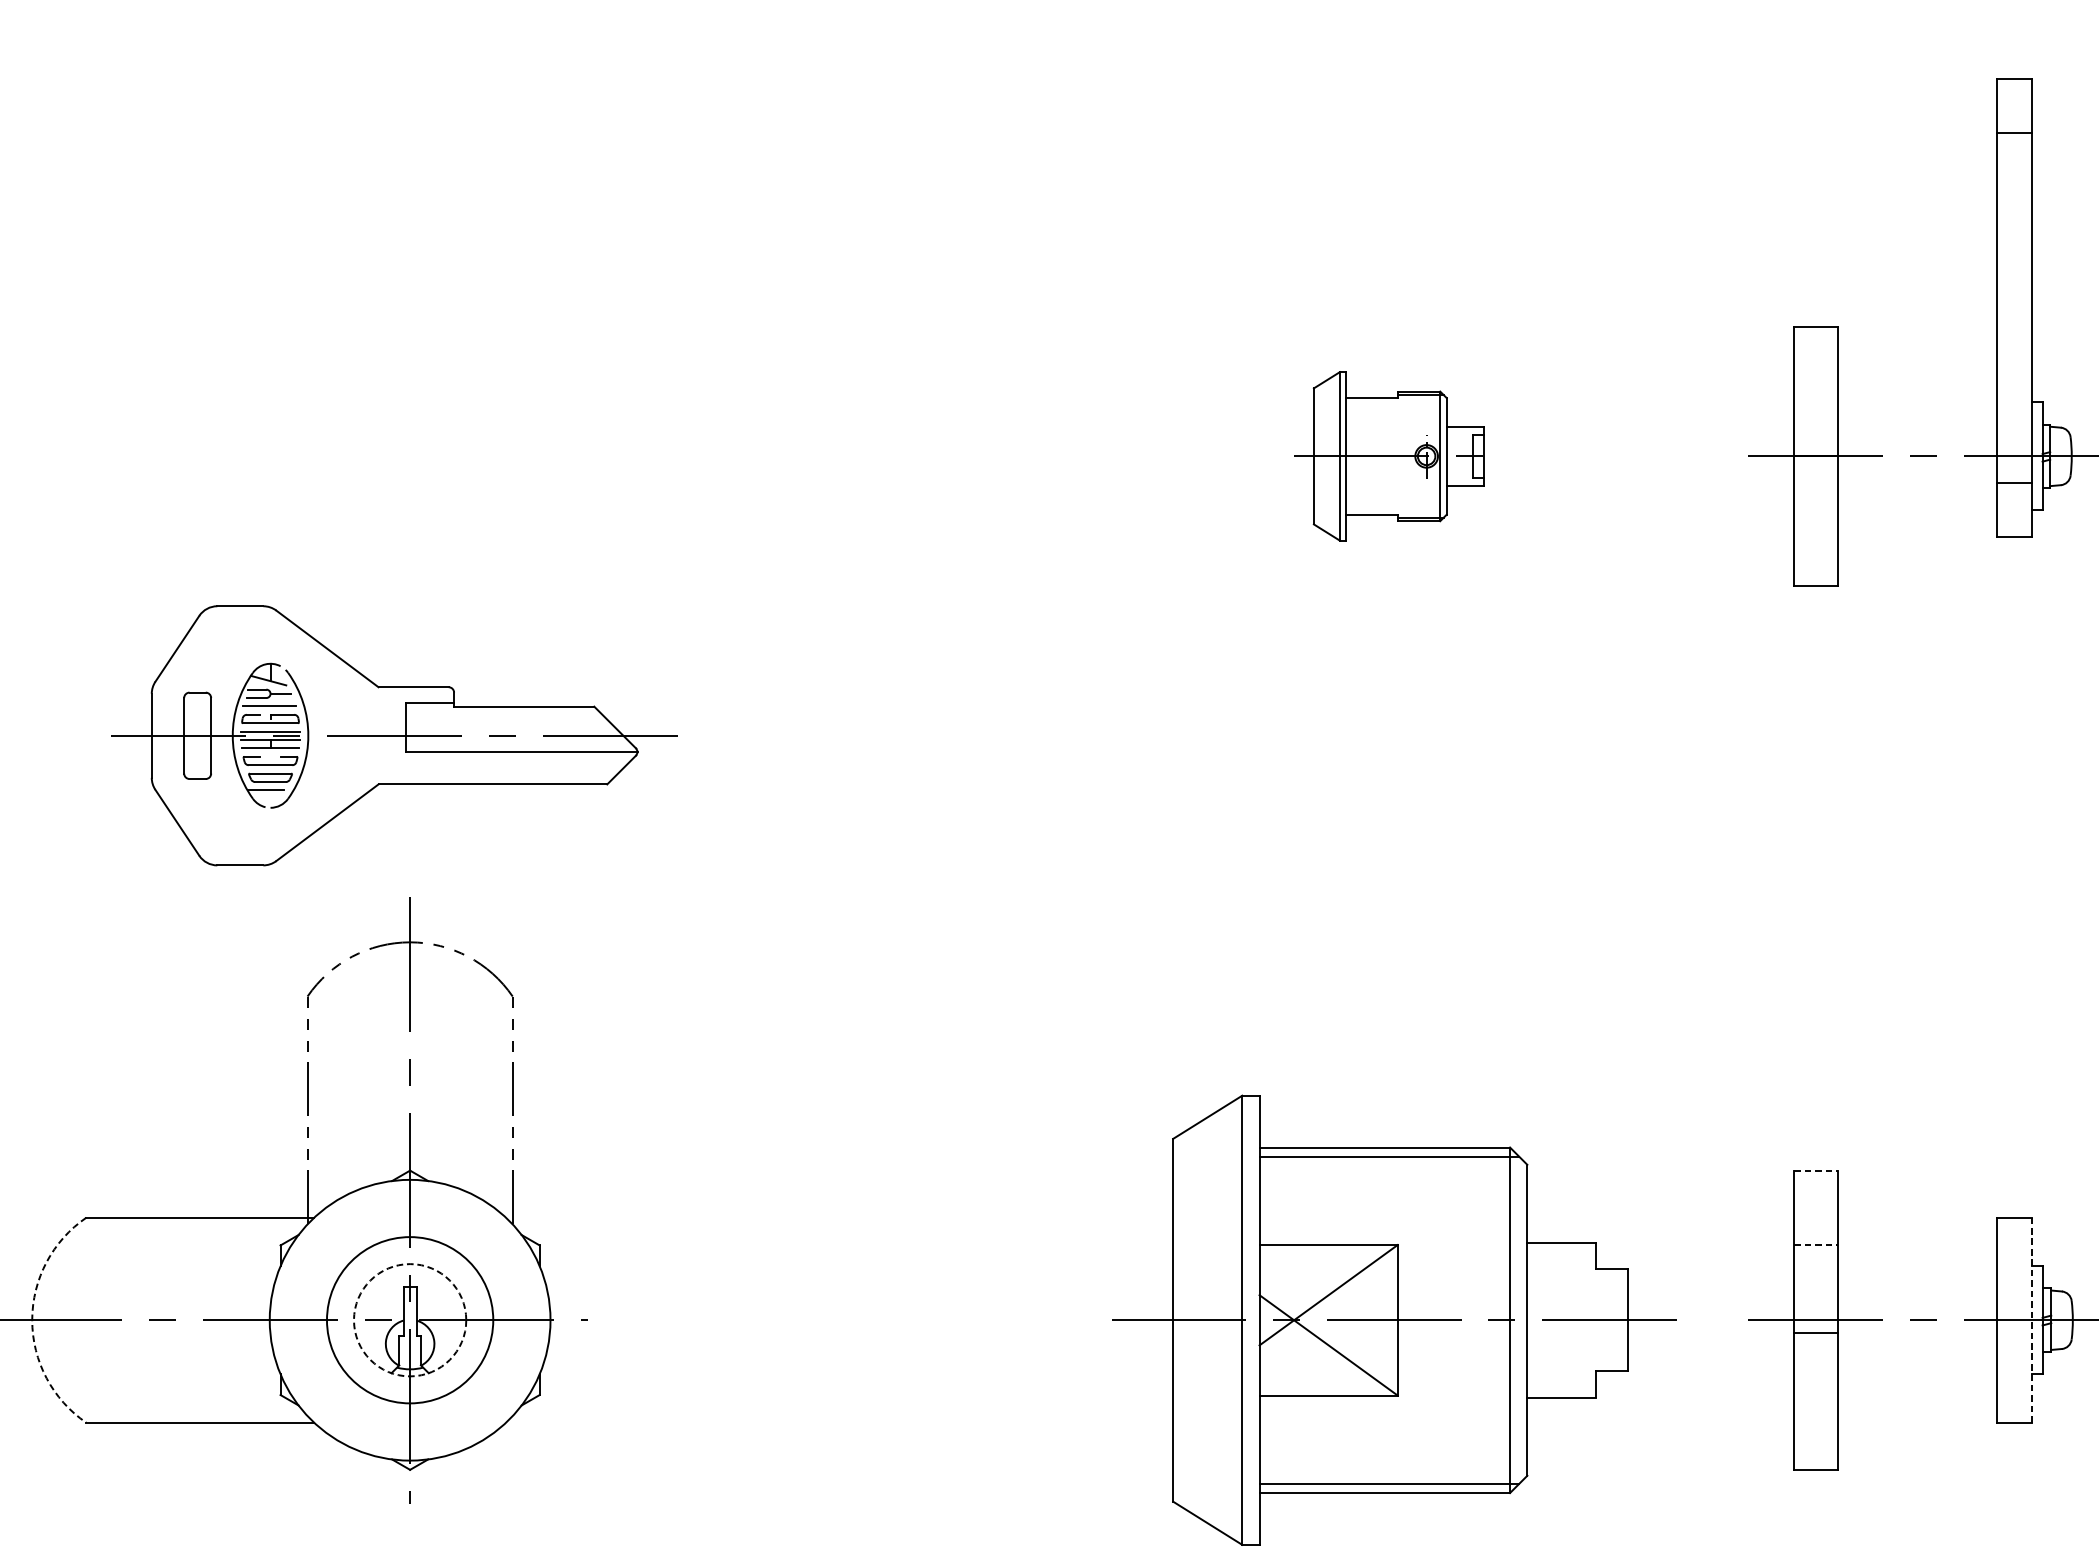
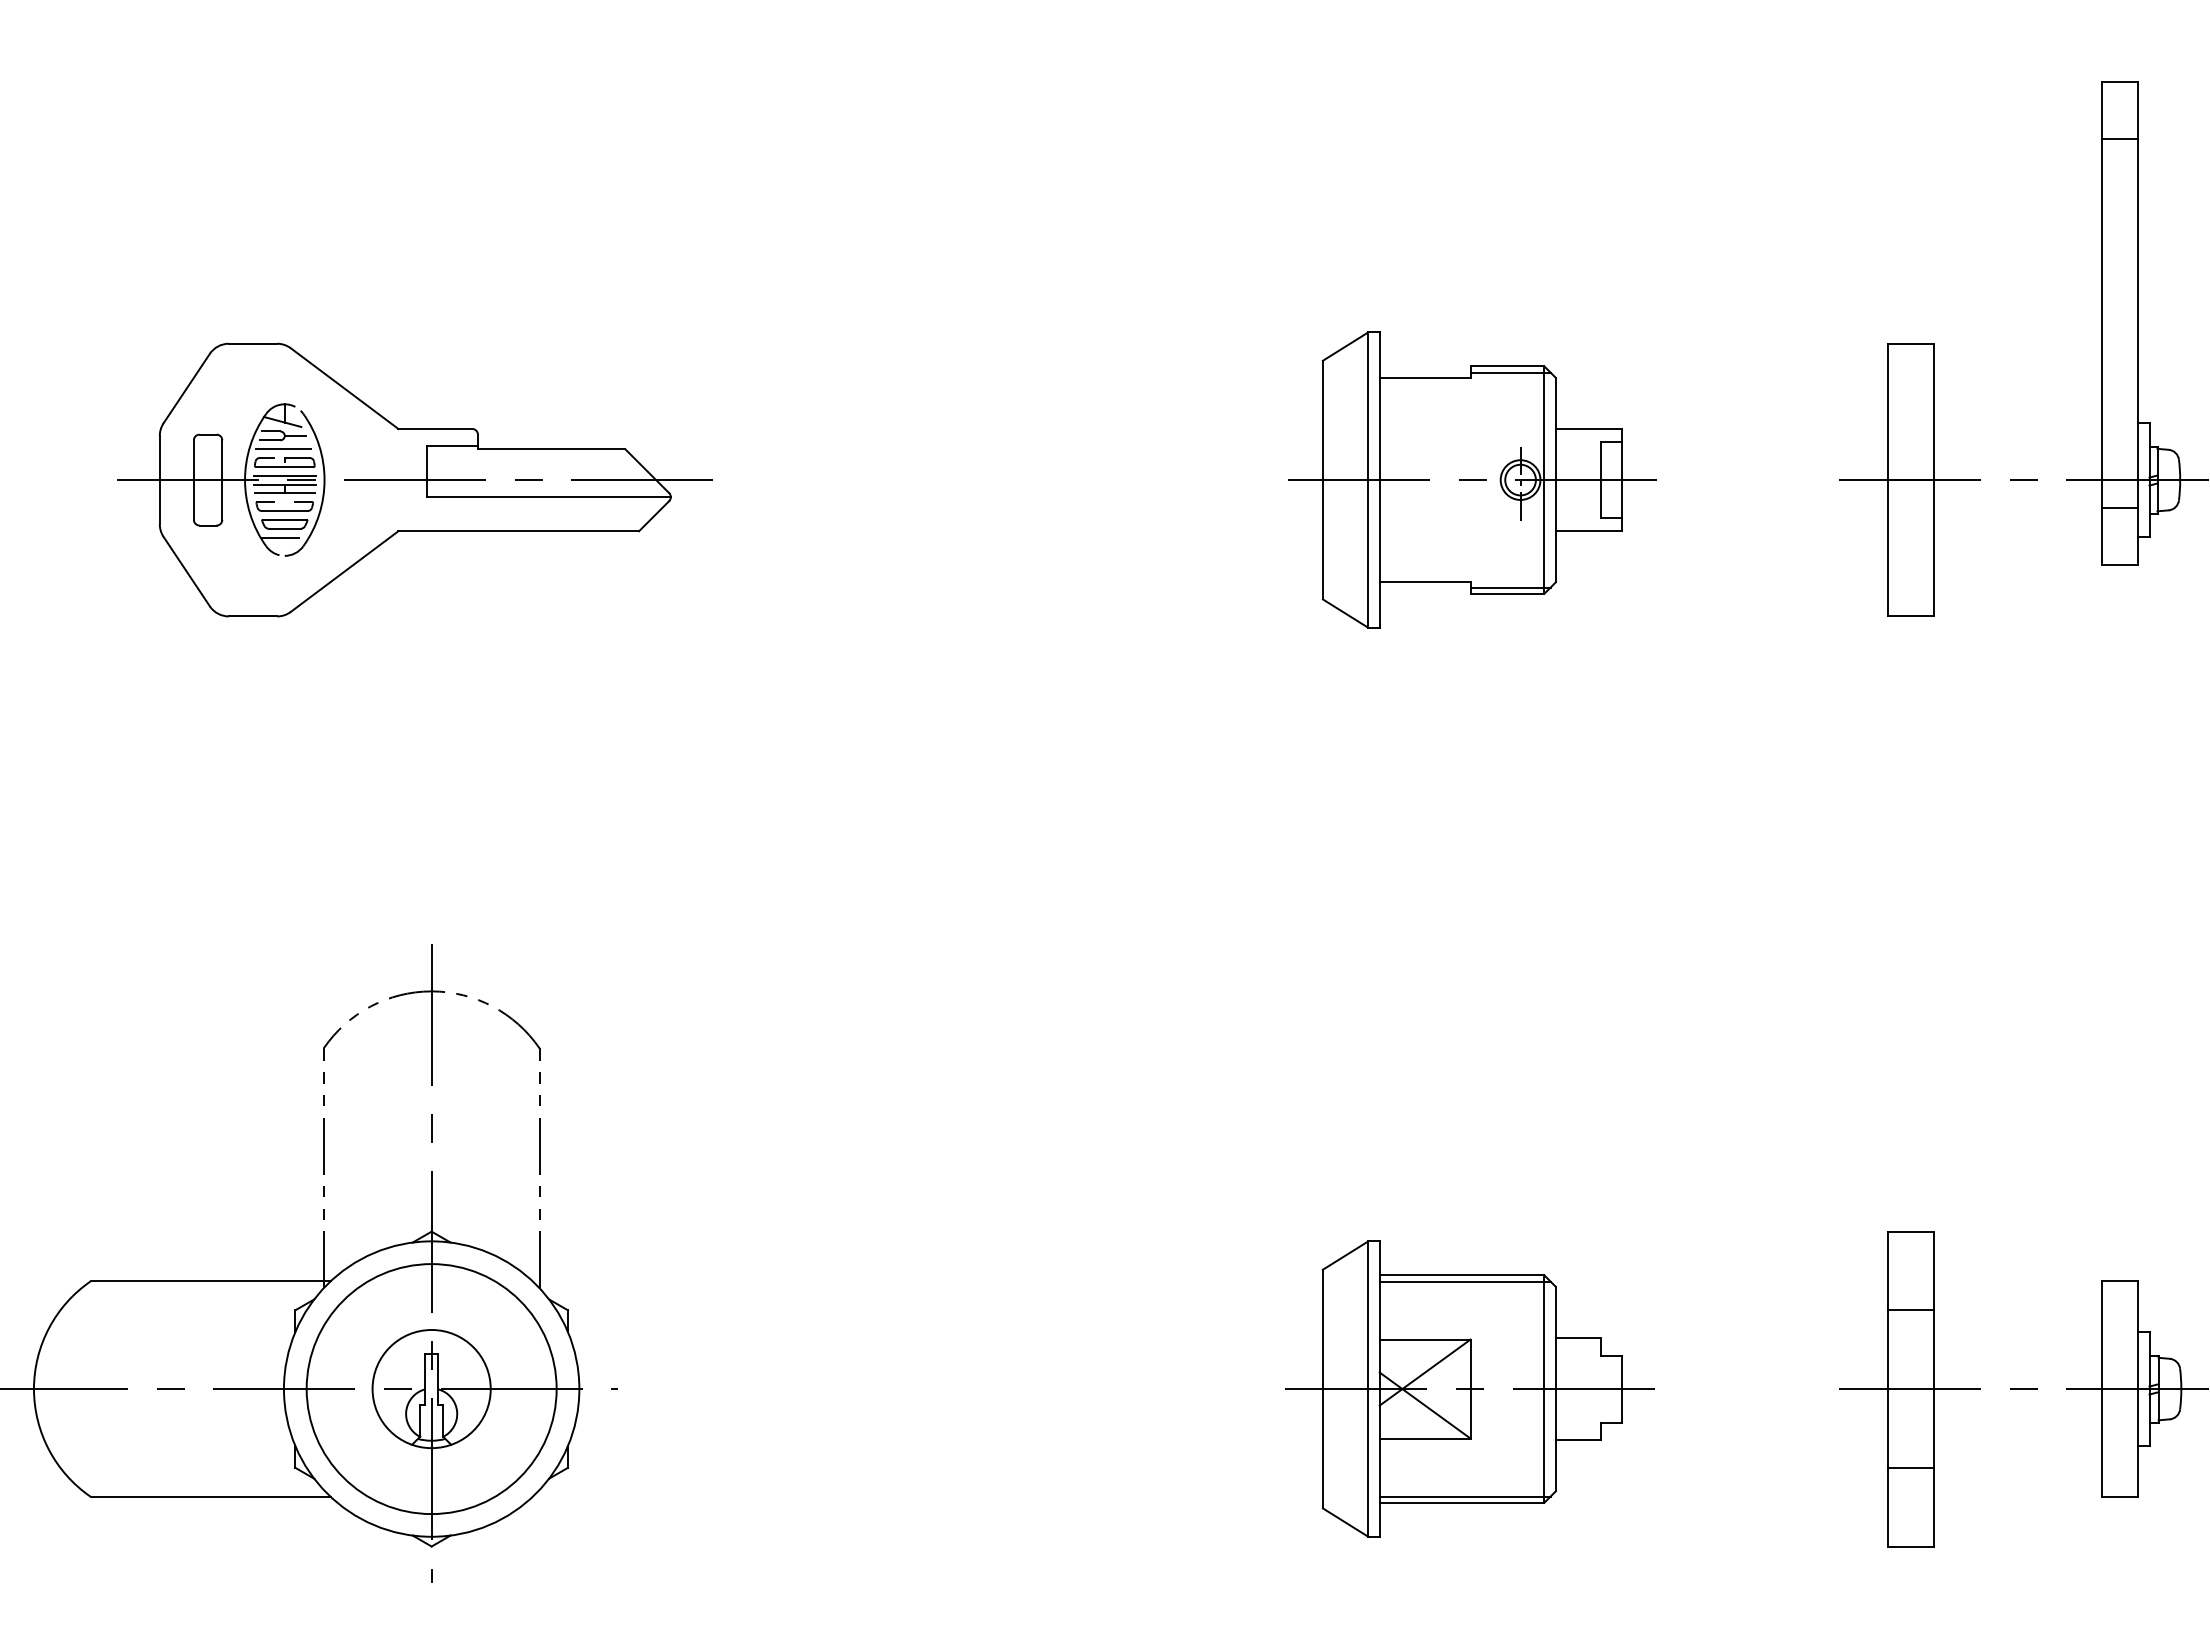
part: (1399, 455) -> (1472, 479), size x1.67
part: (393, 735) -> (414, 479), moved
line: (1815, 1170) -> (1910, 1231), dashed -> solid
line: (1815, 1245) -> (1910, 1310), dashed -> solid
circle: (409, 1319) -> (431, 1388), dashed -> solid
part: (1396, 1319) -> (1469, 1388), size x0.62
arc: (31, 1320) -> (33, 1389), dashed -> solid
circle: (409, 1320) -> (431, 1389), size x1.43
line: (2032, 1320) -> (2138, 1389), dashed -> solid
line: (1815, 1333) -> (1910, 1467), moved

